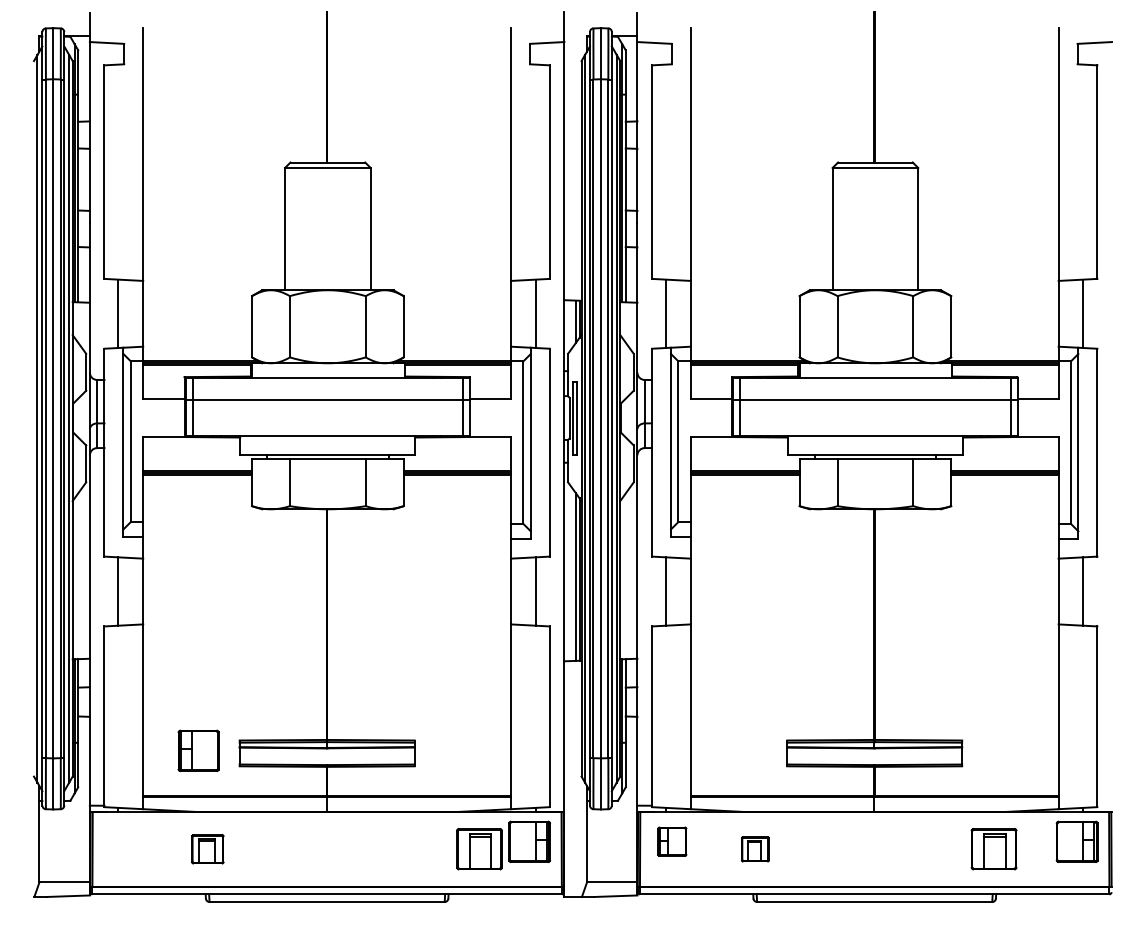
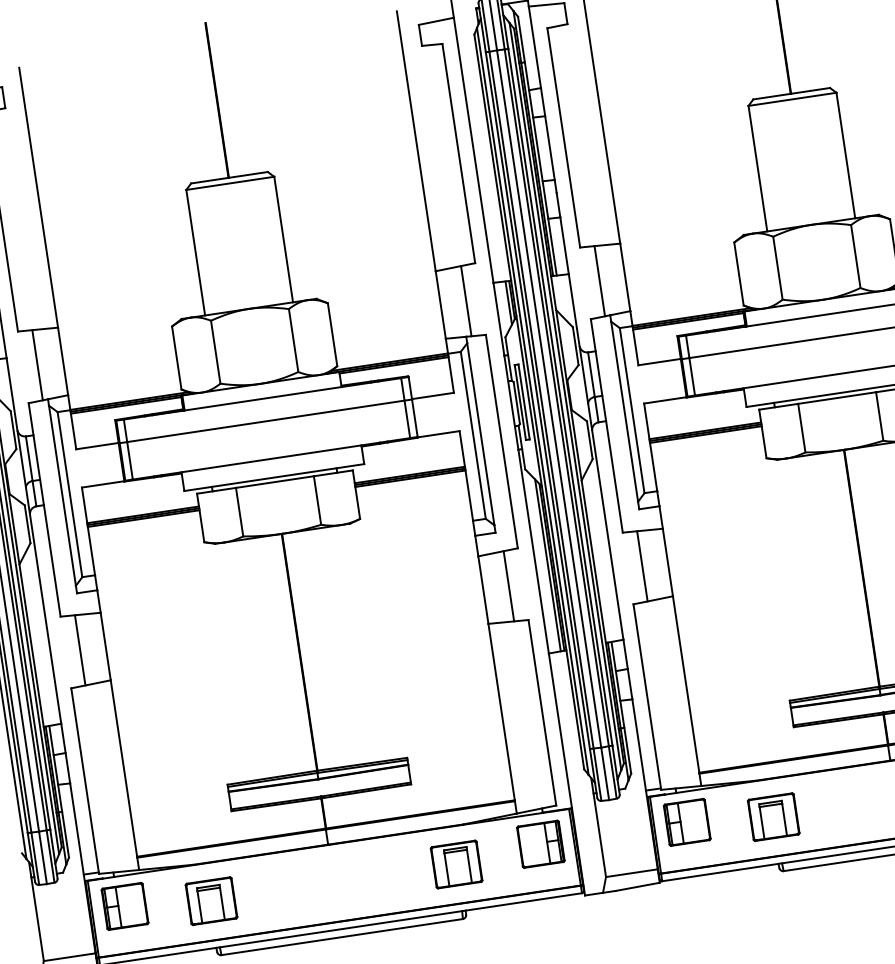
part: (198, 750) -> (124, 906), moved
part: (672, 841) -> (687, 821), size x1.43
part: (207, 849) -> (211, 901), size x1.43
part: (479, 849) -> (456, 864), moved
part: (755, 849) -> (773, 817), size x1.67

